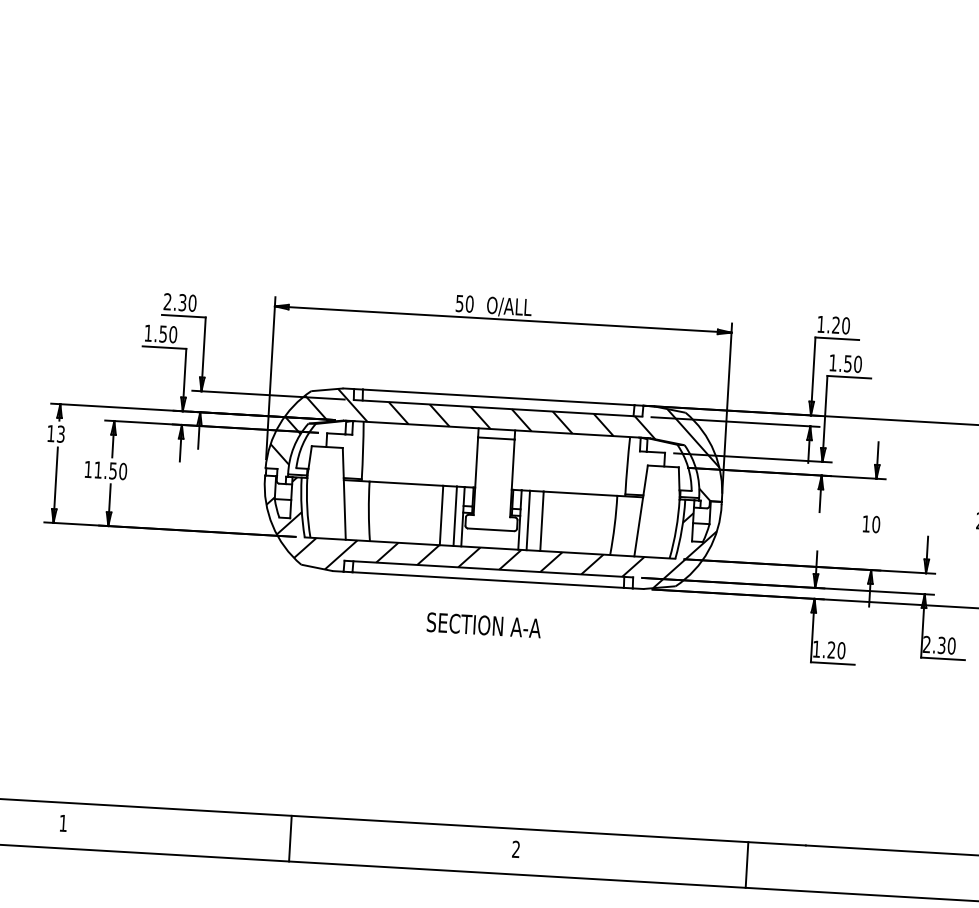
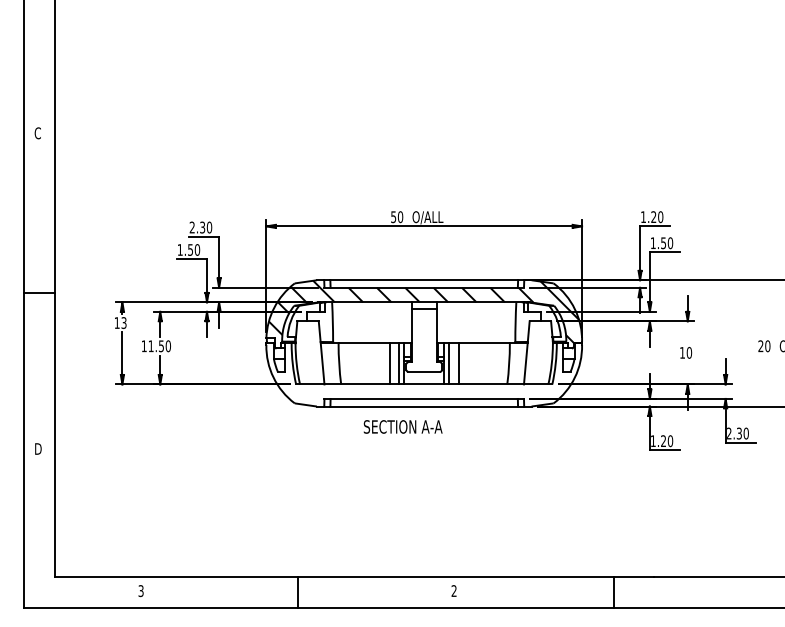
hatch: (489, 533) -> (423, 374), removed
text: (483, 624) -> (402, 426), moved
text: (62, 823) -> (140, 591), 1 -> 3

